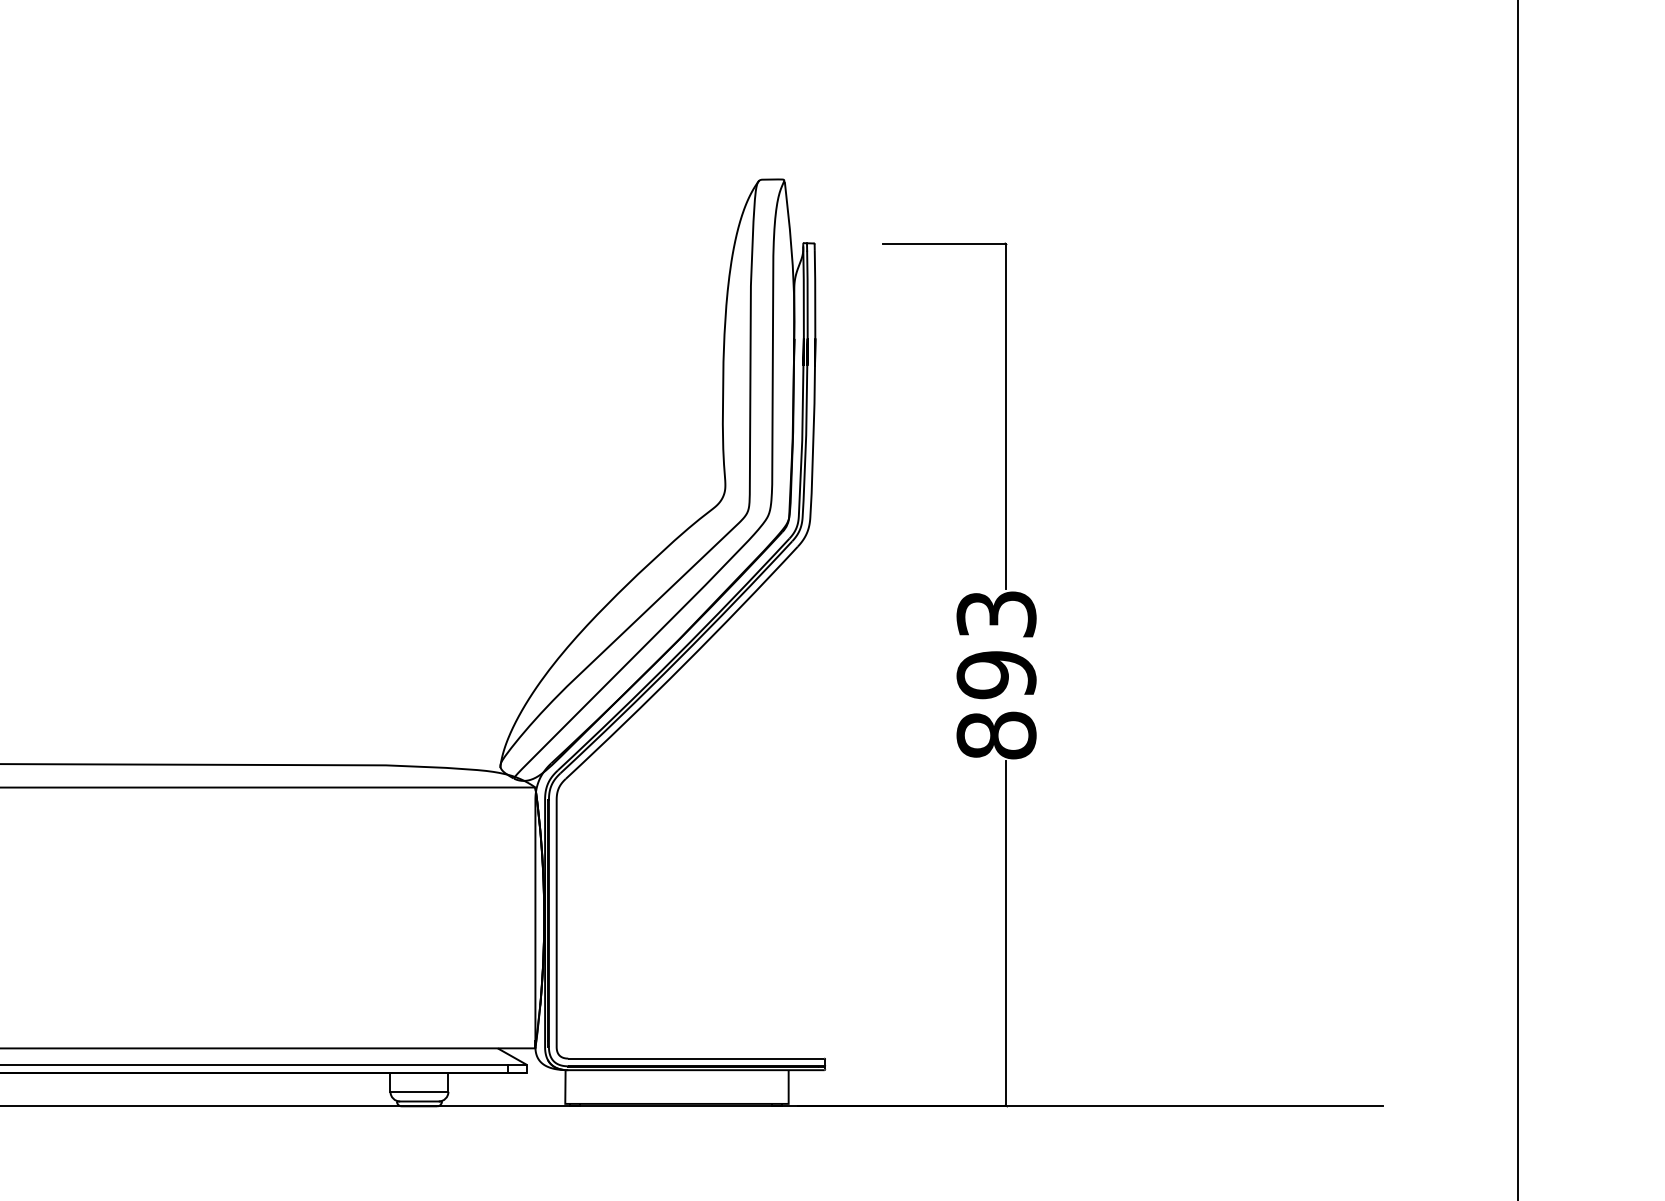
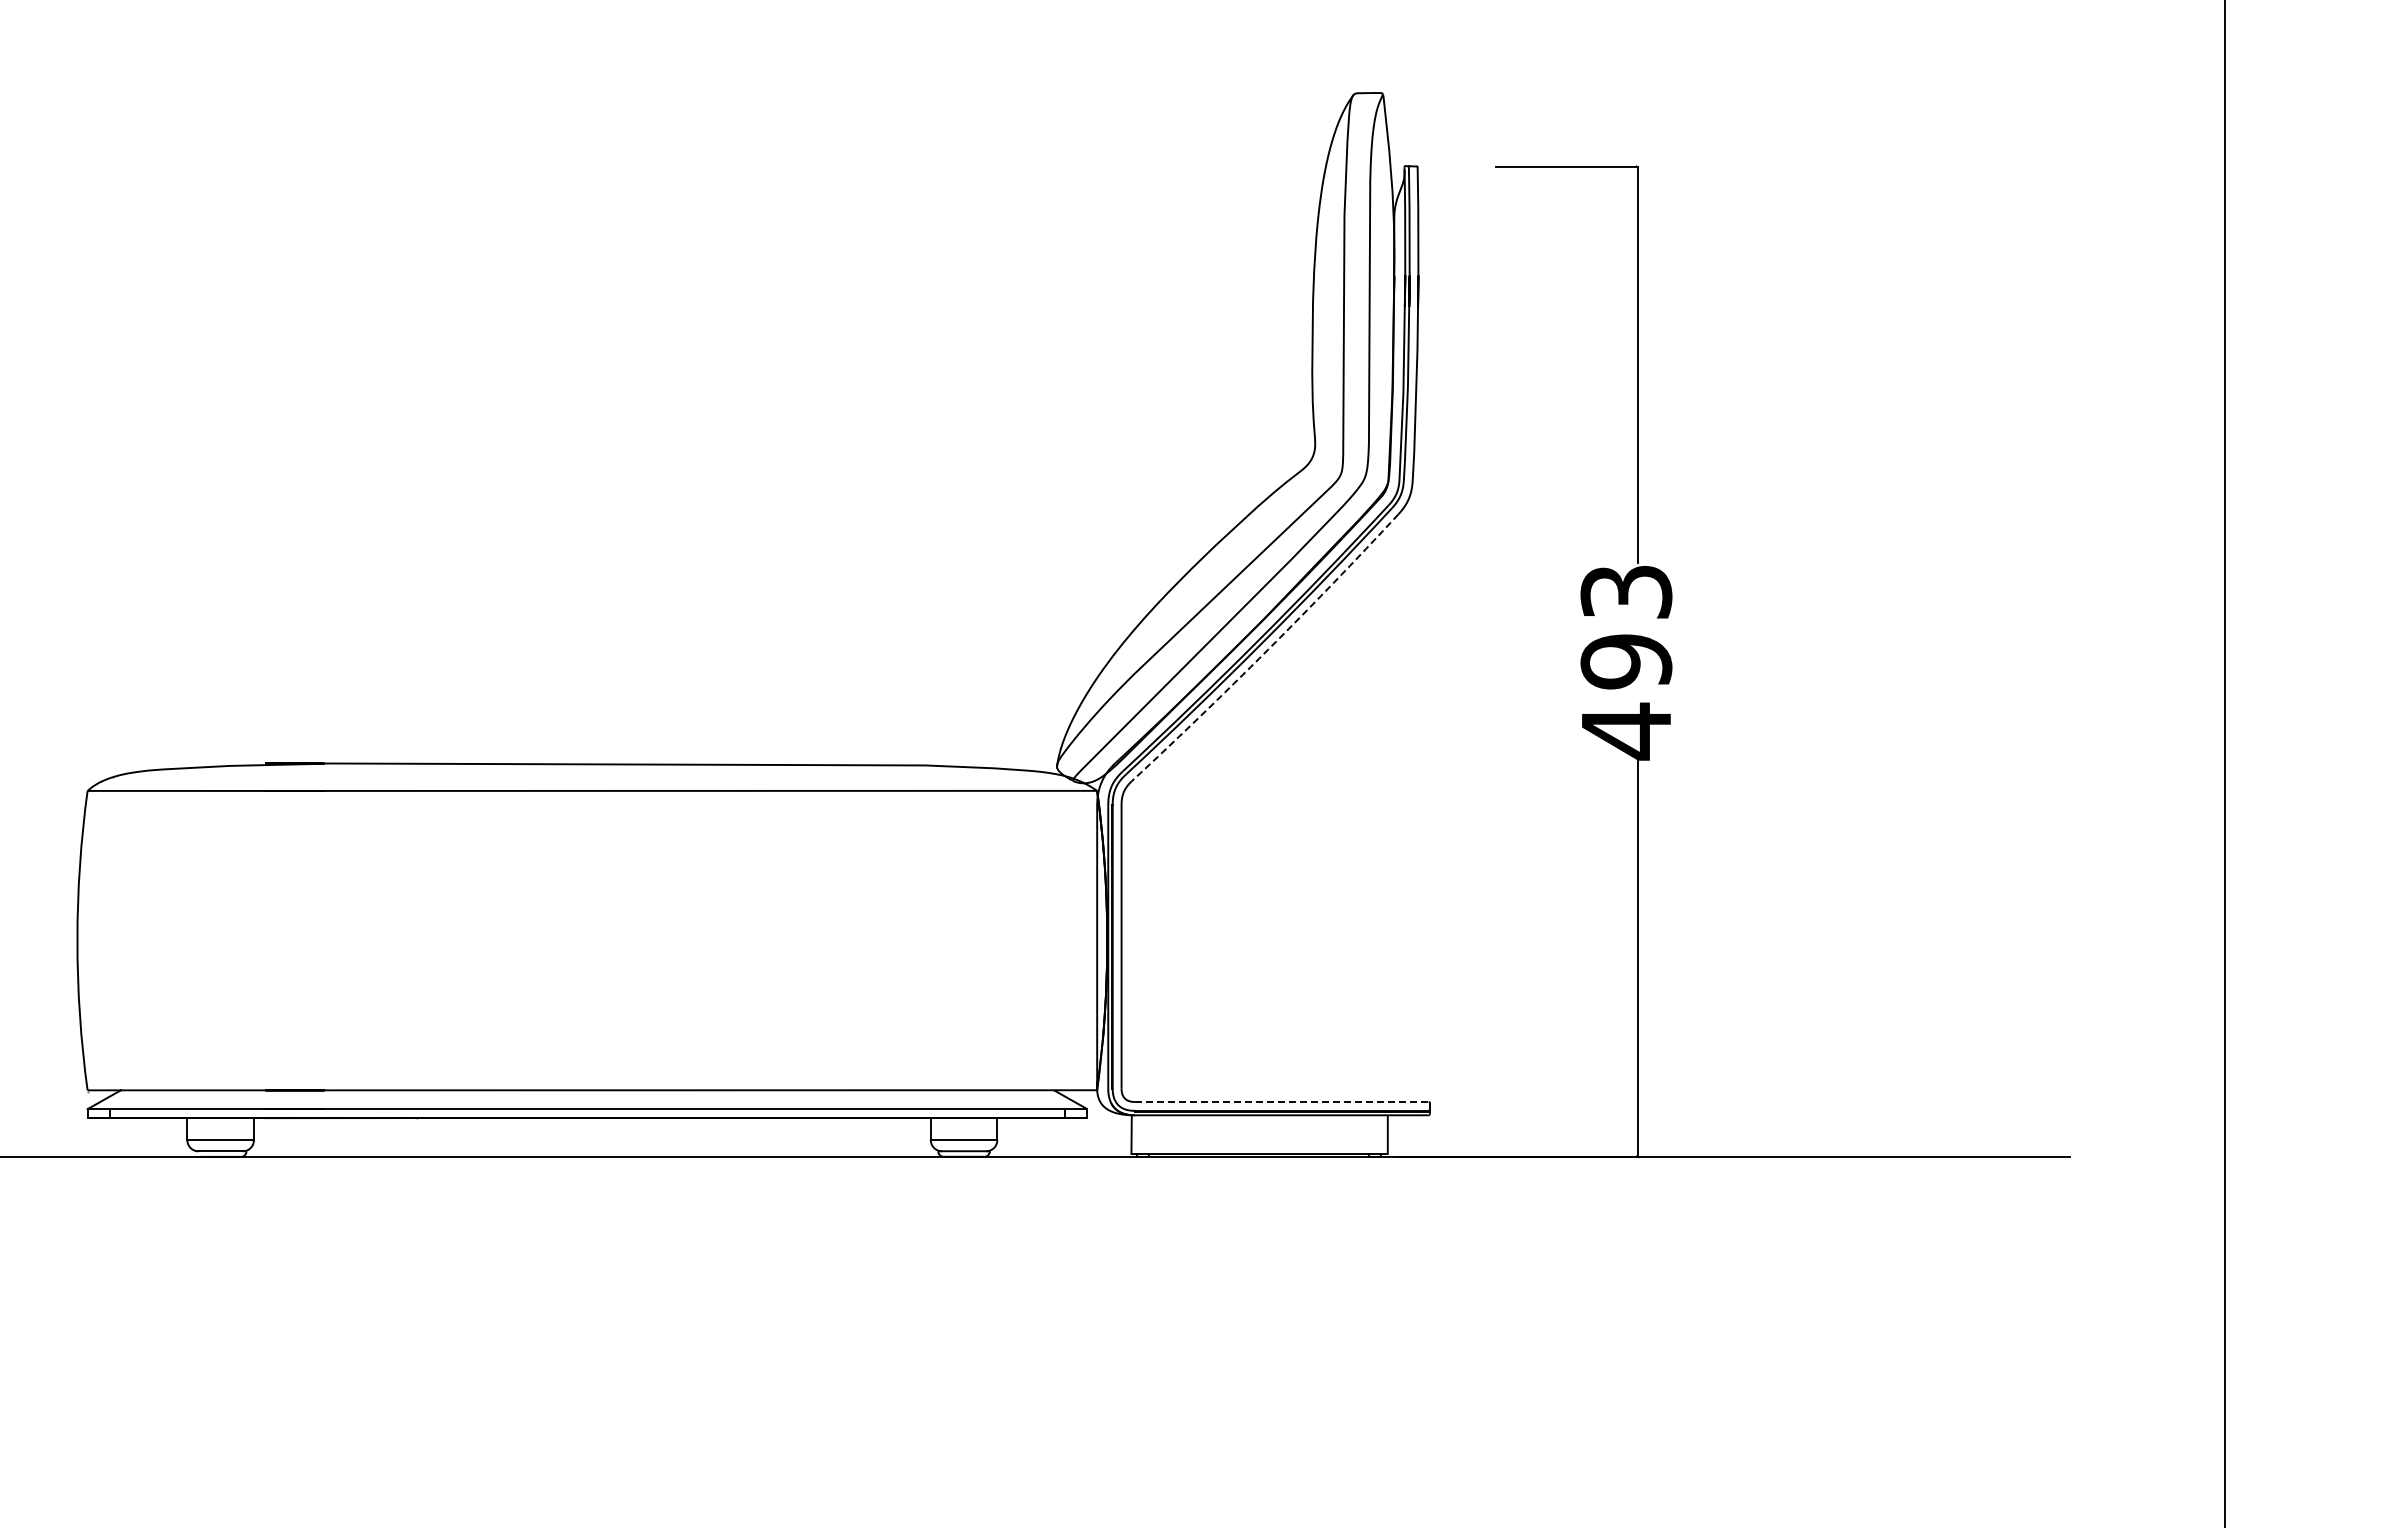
arc: (683, 665) -> (1267, 650), solid -> dashed
text: (996, 735) -> (1626, 731), 893 -> 493
line: (696, 1058) -> (1282, 1101), solid -> dashed

